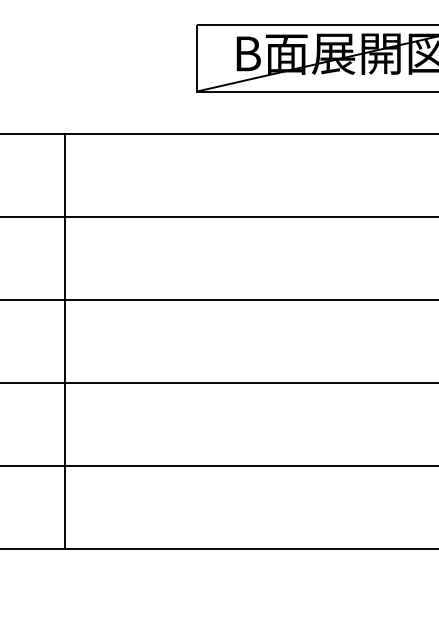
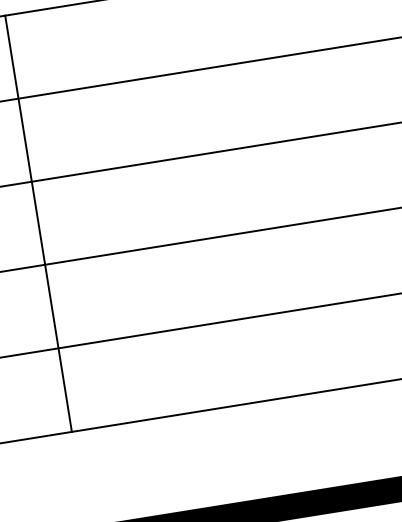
line: (64, 341) -> (38, 223), moved

